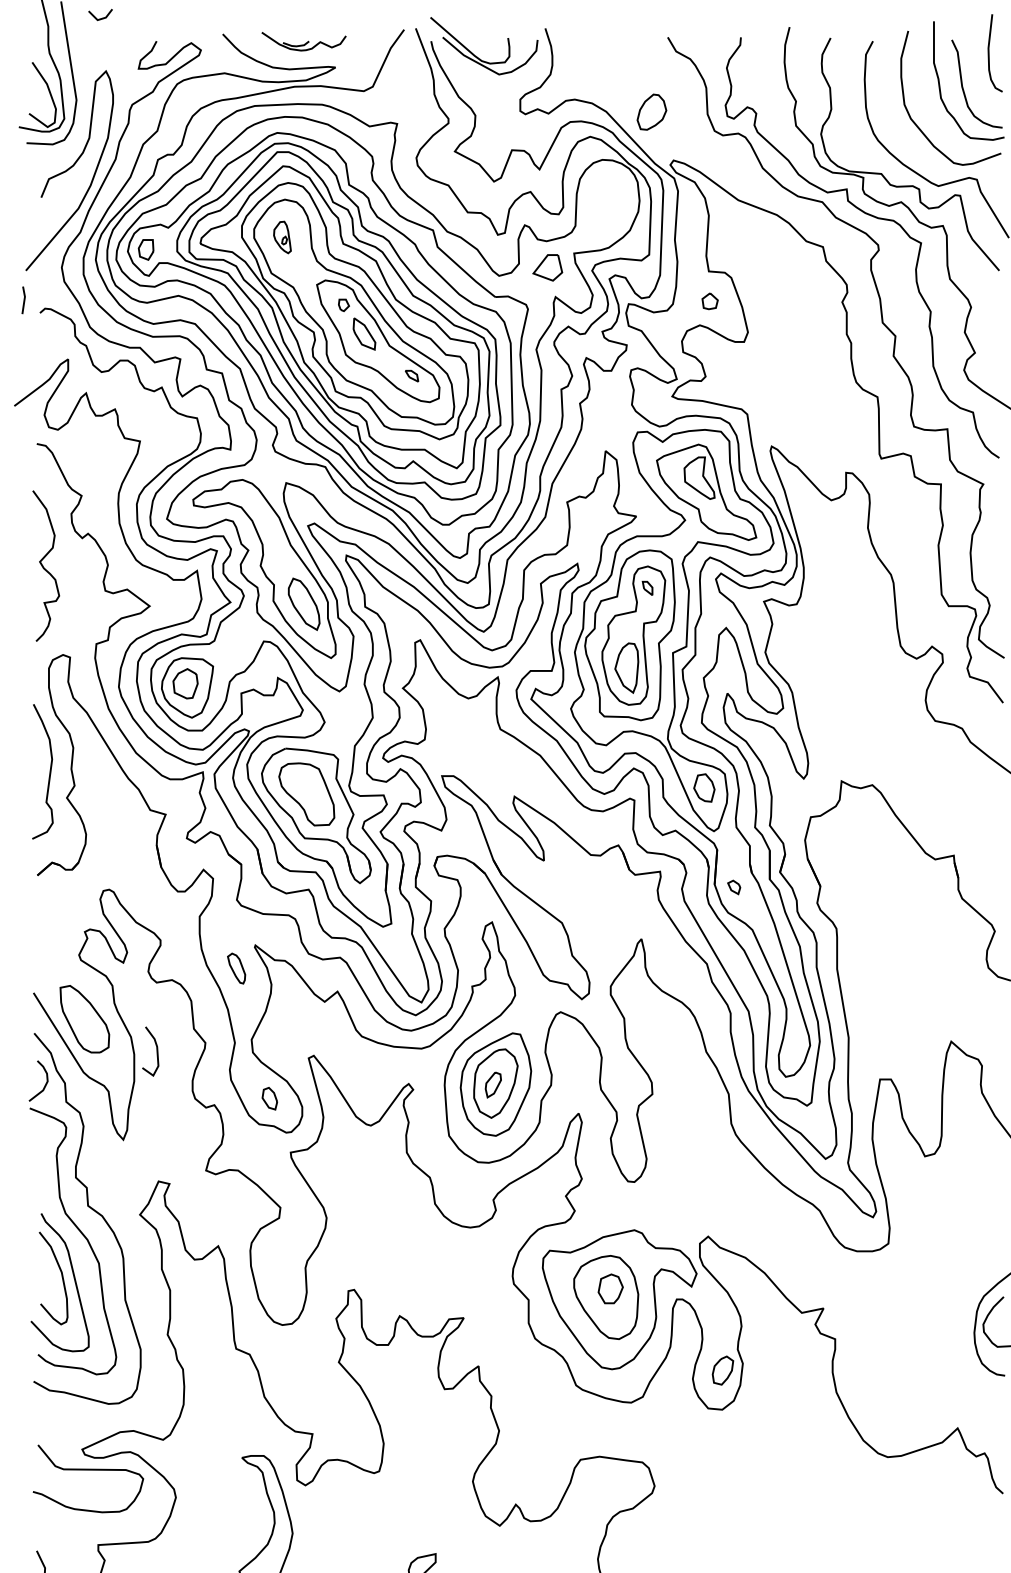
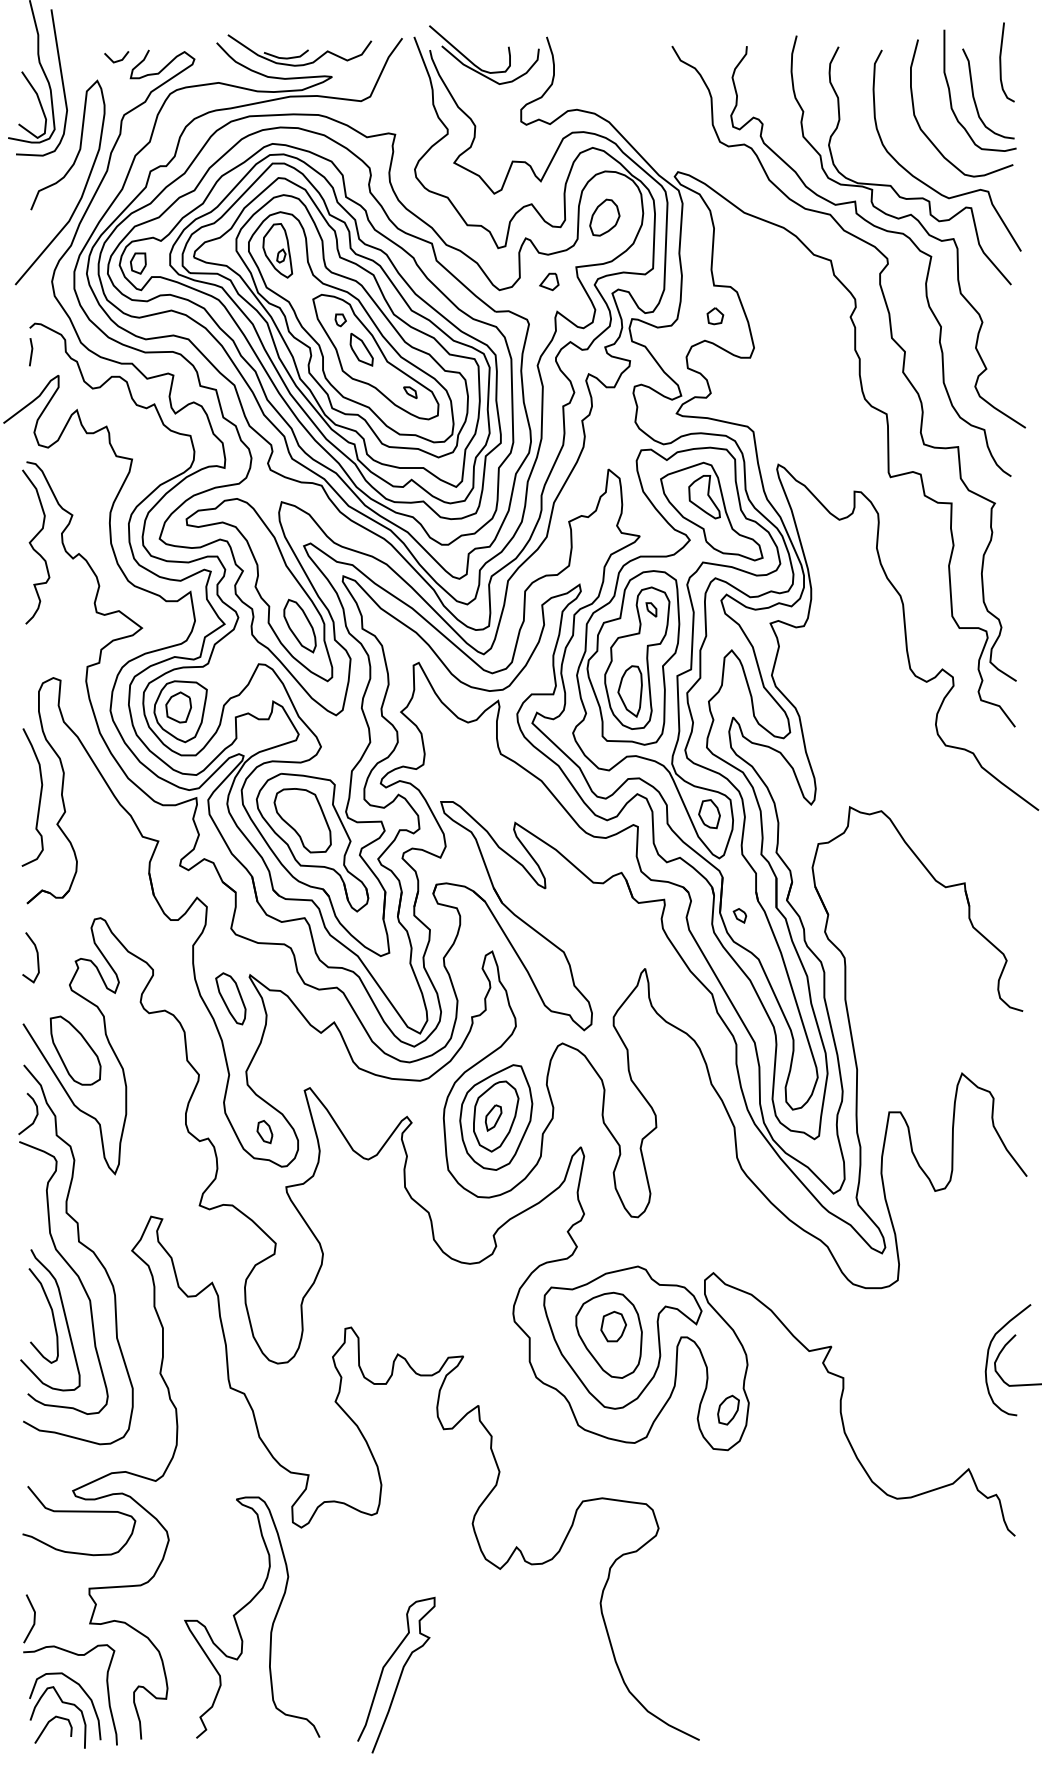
line: (100, 18) -> (116, 60), moved
part: (303, 41) -> (299, 50), size x1.67
part: (651, 112) -> (604, 217), moved
part: (282, 237) -> (277, 250), size x1.67
part: (547, 267) -> (549, 281), size x0.62
line: (24, 300) -> (31, 352), moved
curve: (44, 567) -> (34, 548), moved
part: (236, 968) -> (230, 998), size x1.67
curve: (156, 1049) -> (36, 955), moved

